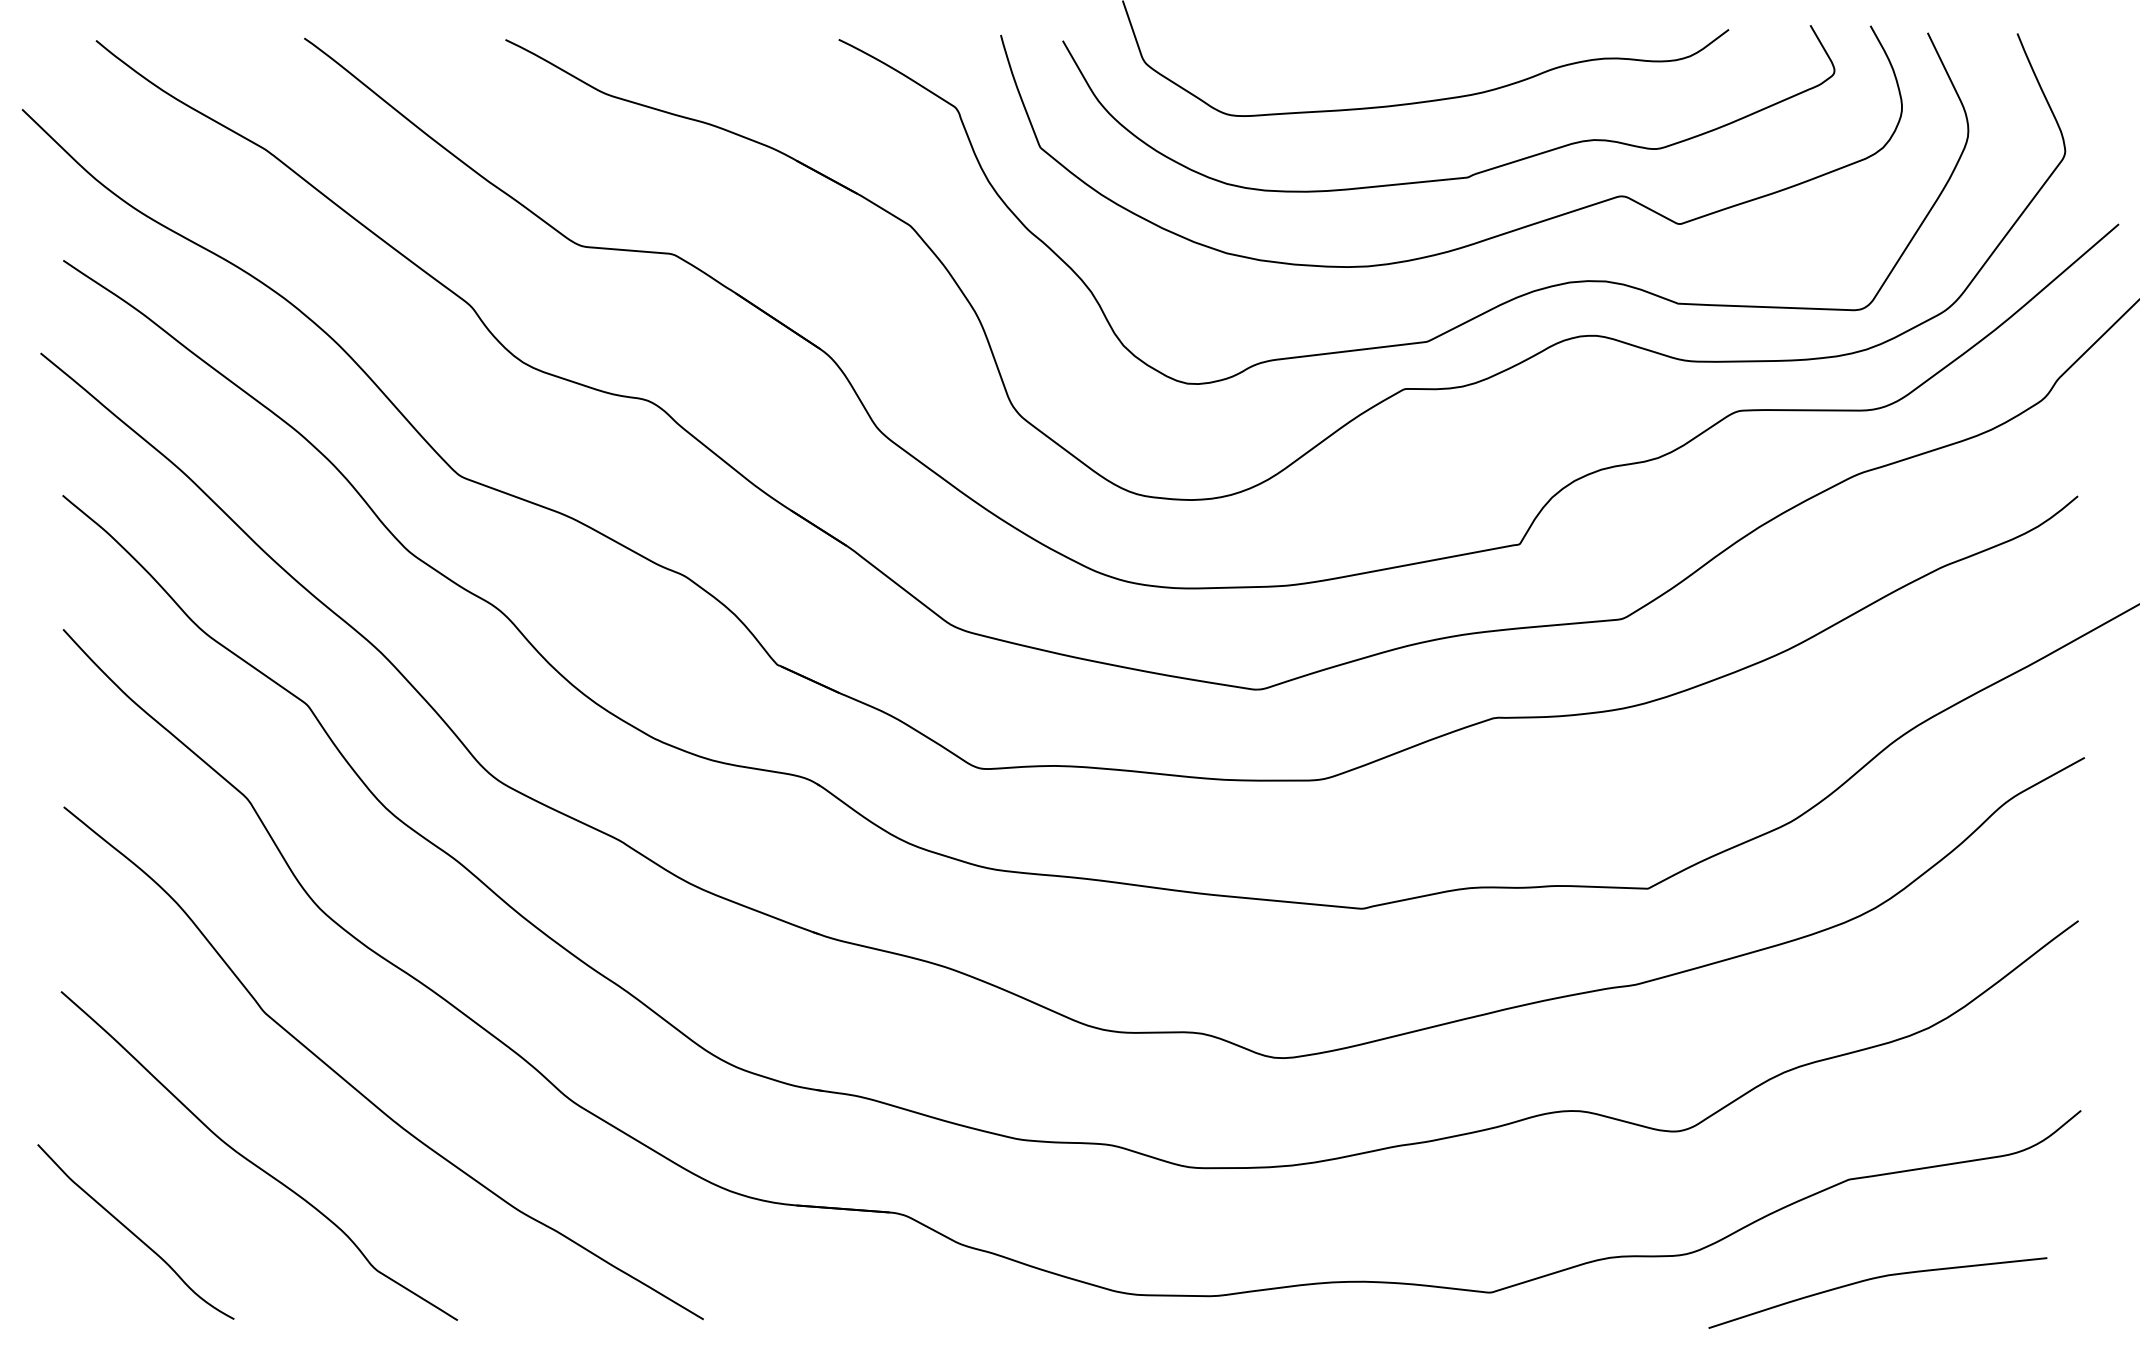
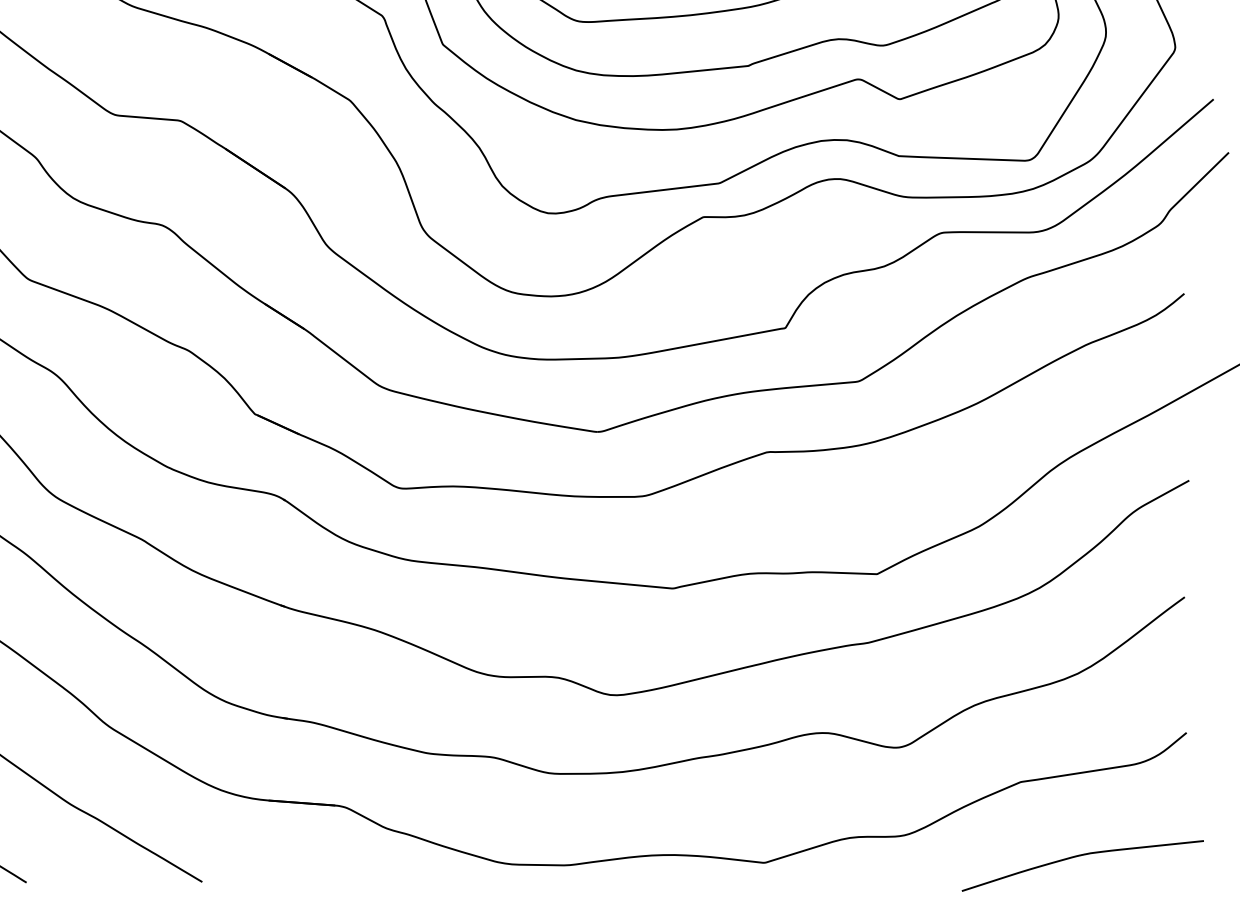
curve: (1874, 1279) -> (1080, 856), moved

